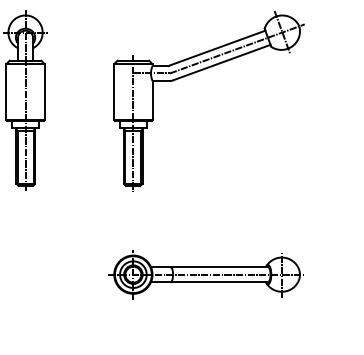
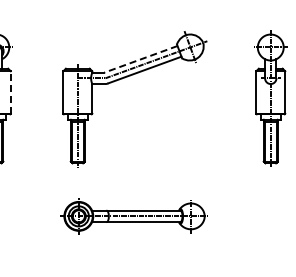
line: (217, 48) -> (141, 59), solid -> dashed
line: (44, 92) -> (10, 92), solid -> dashed
part: (205, 274) -> (133, 216), moved

